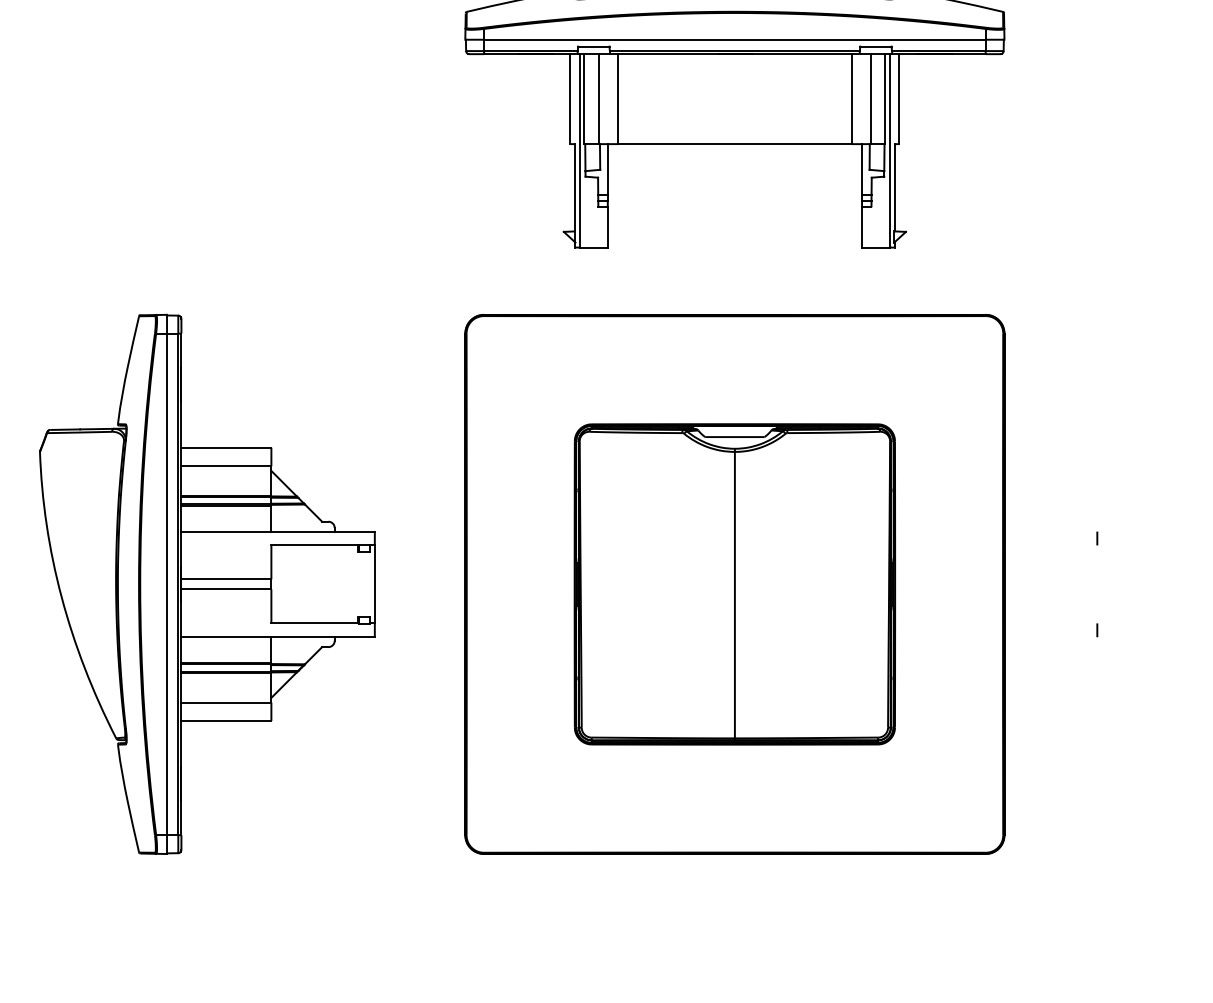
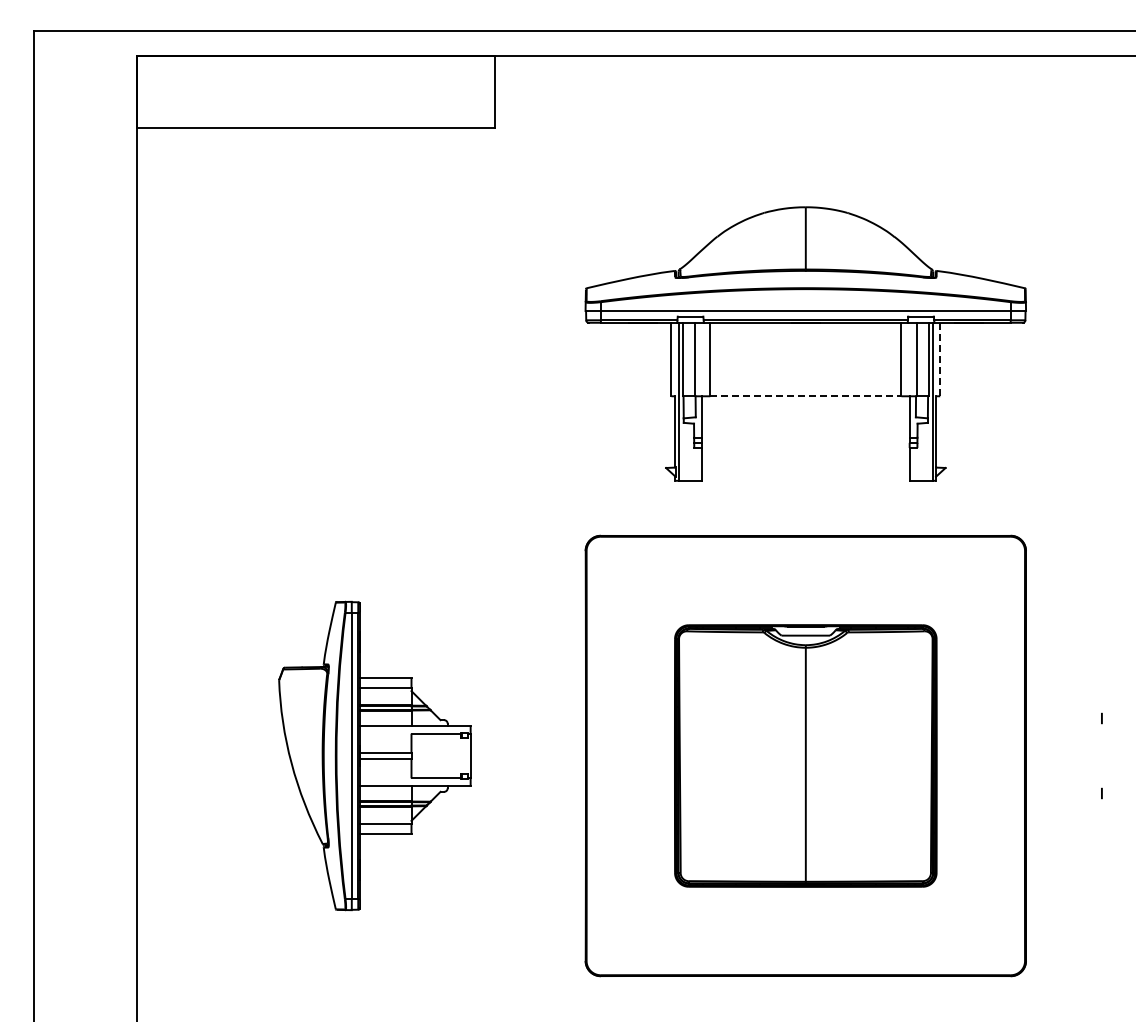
line: (899, 99) -> (940, 359), solid -> dashed
line: (734, 144) -> (805, 396), solid -> dashed
part: (206, 583) -> (374, 755), size x0.7

